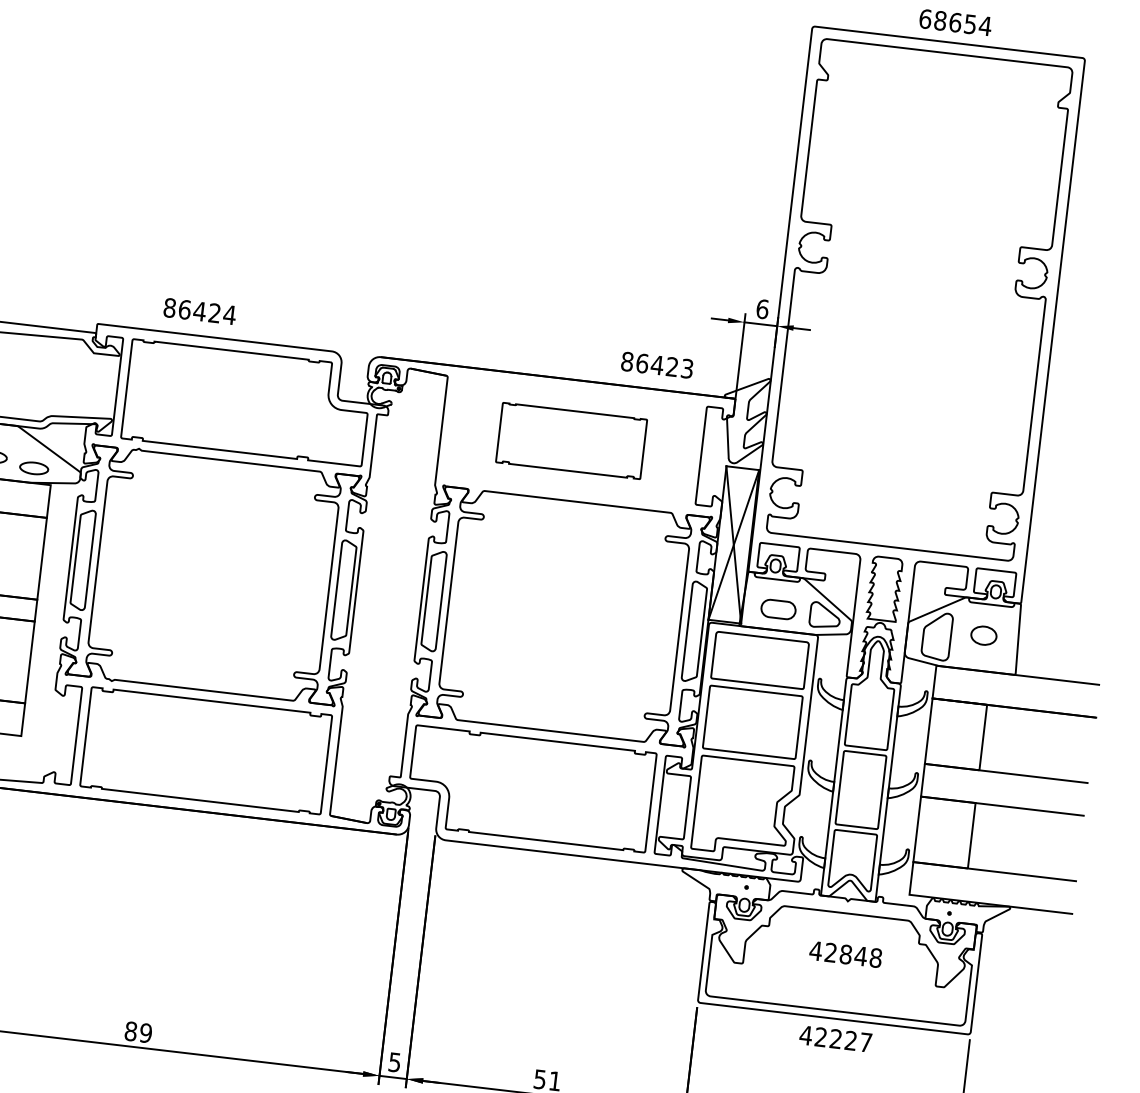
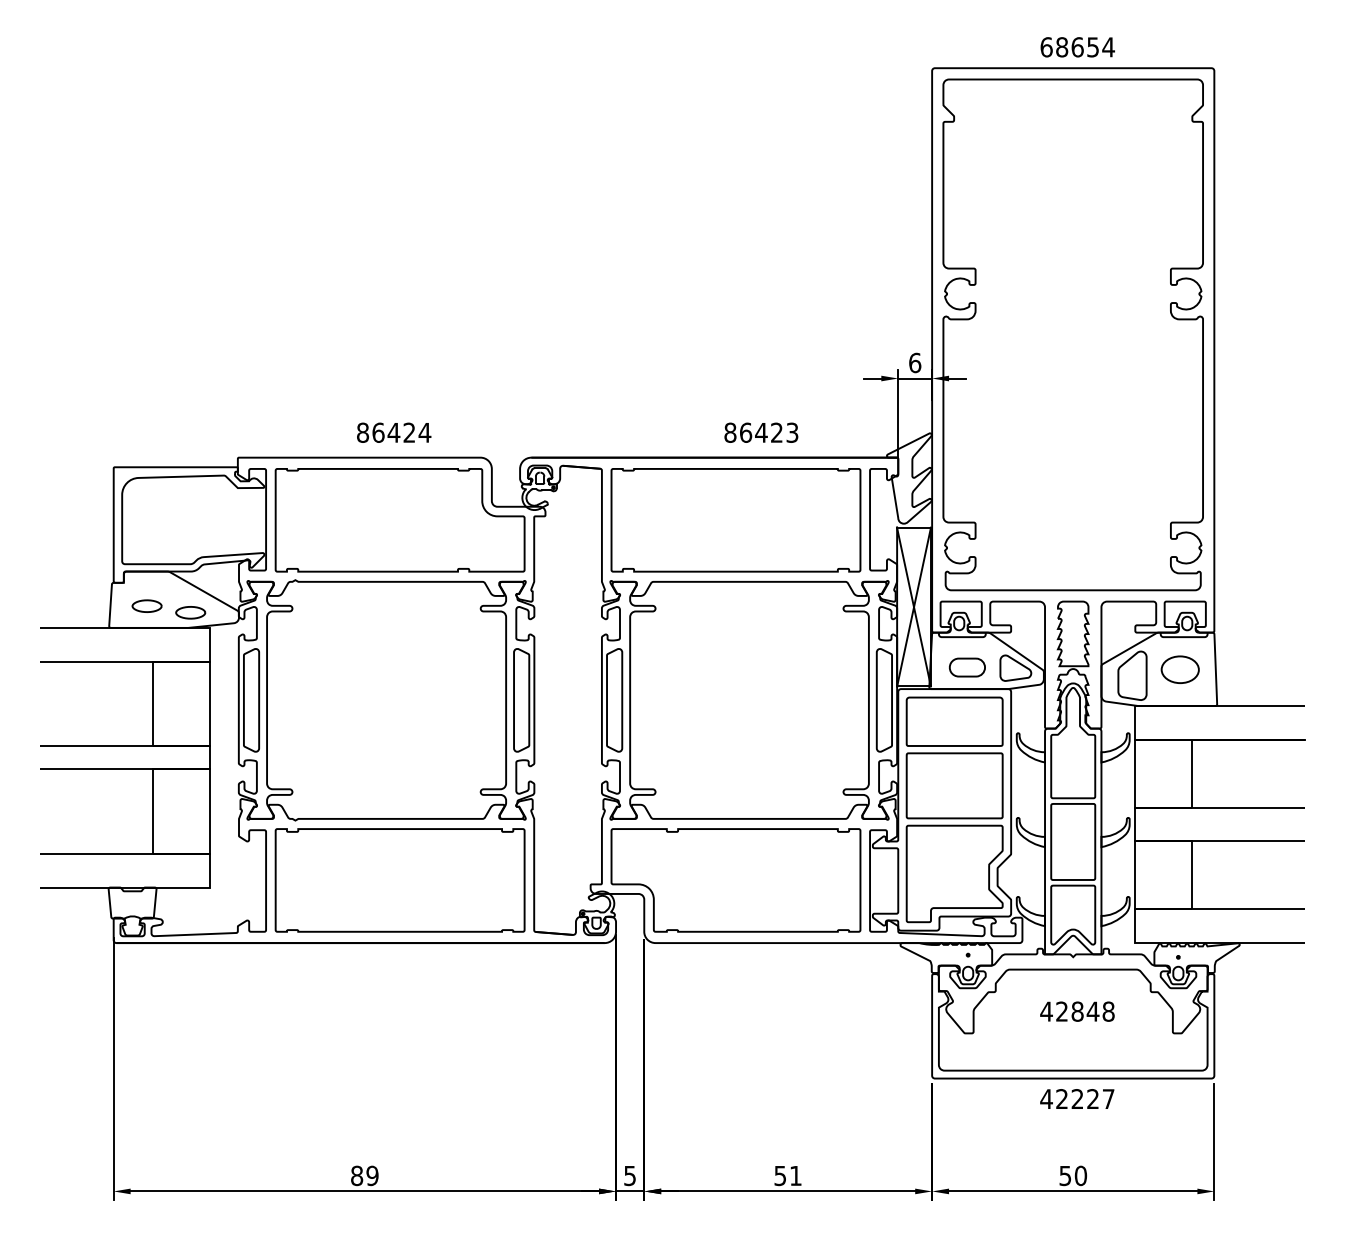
text: (200, 311) -> (394, 432), moved
text: (657, 364) -> (761, 432), moved
part: (571, 441) -> (735, 520), size x1.67
part: (983, 635) -> (1179, 669), size x1.43

